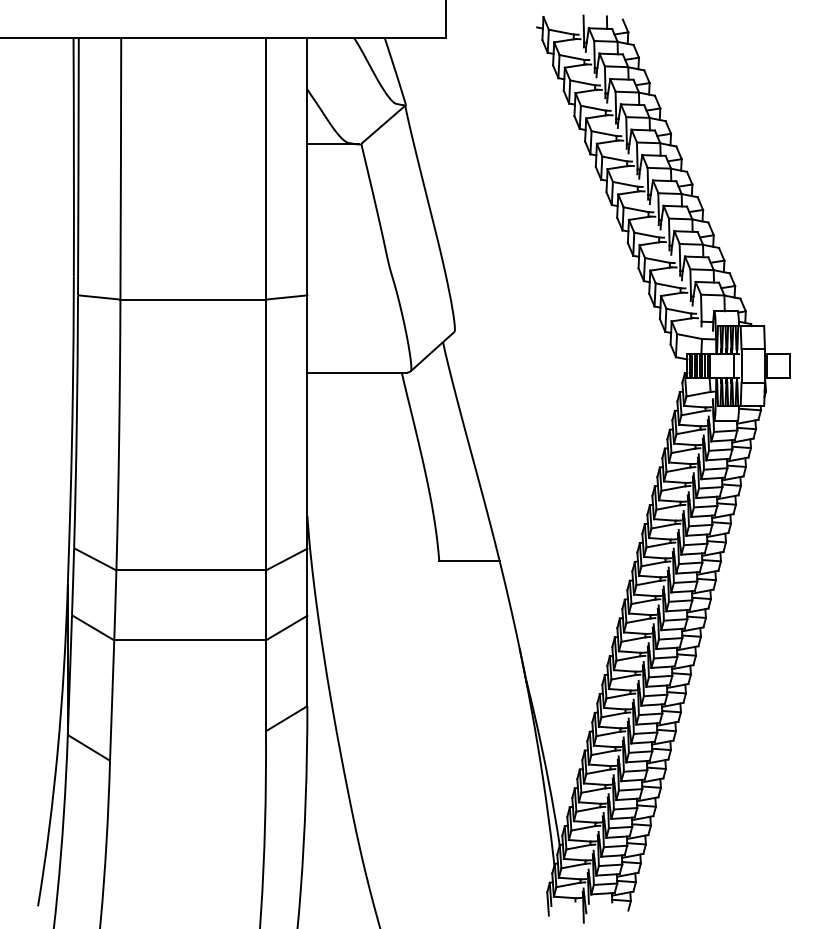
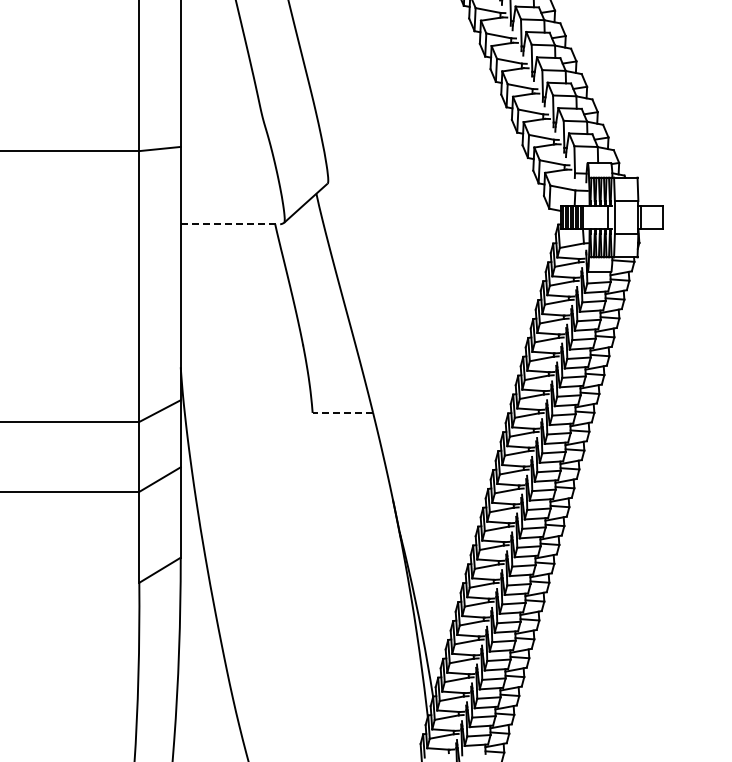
line: (357, 372) -> (230, 224), solid -> dashed
line: (469, 561) -> (342, 413), solid -> dashed

